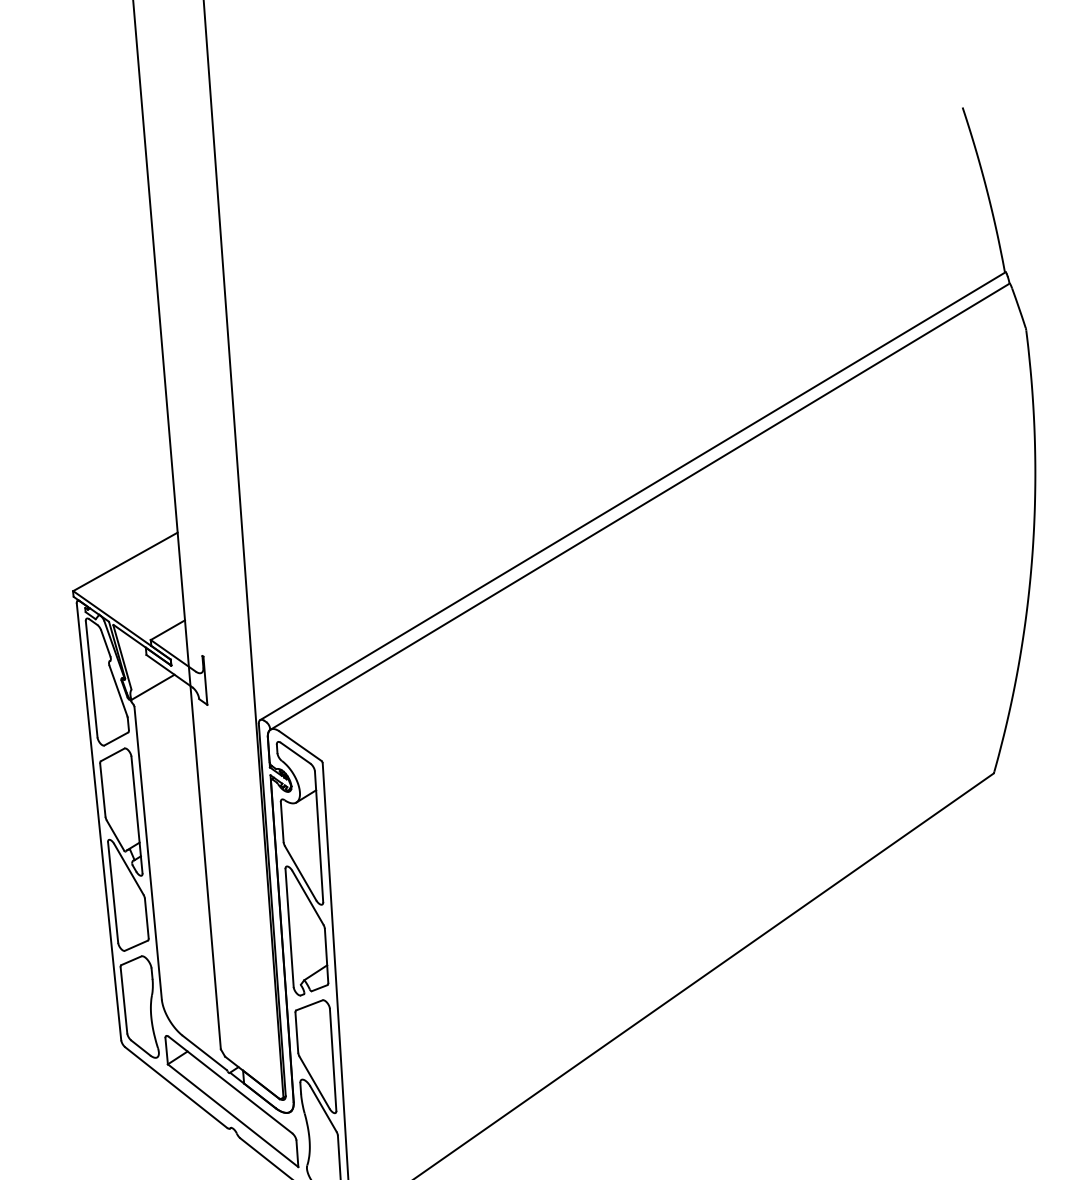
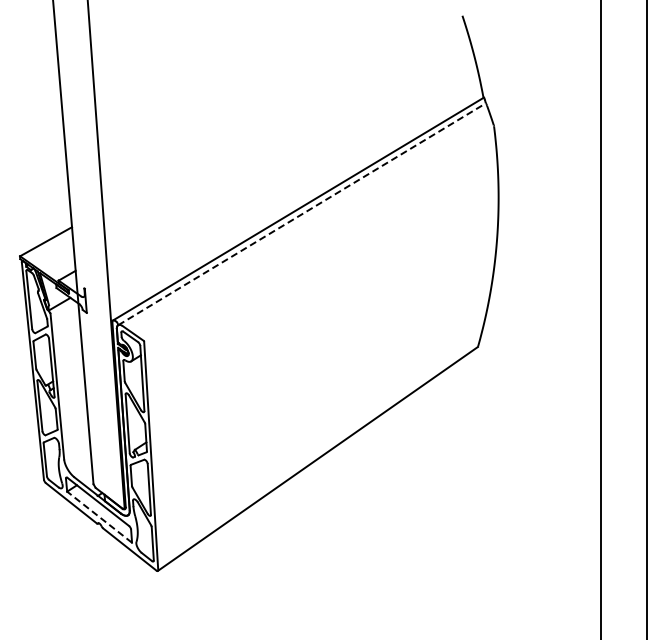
line: (641, 507) -> (302, 214), solid -> dashed
line: (232, 1114) -> (99, 516), solid -> dashed

